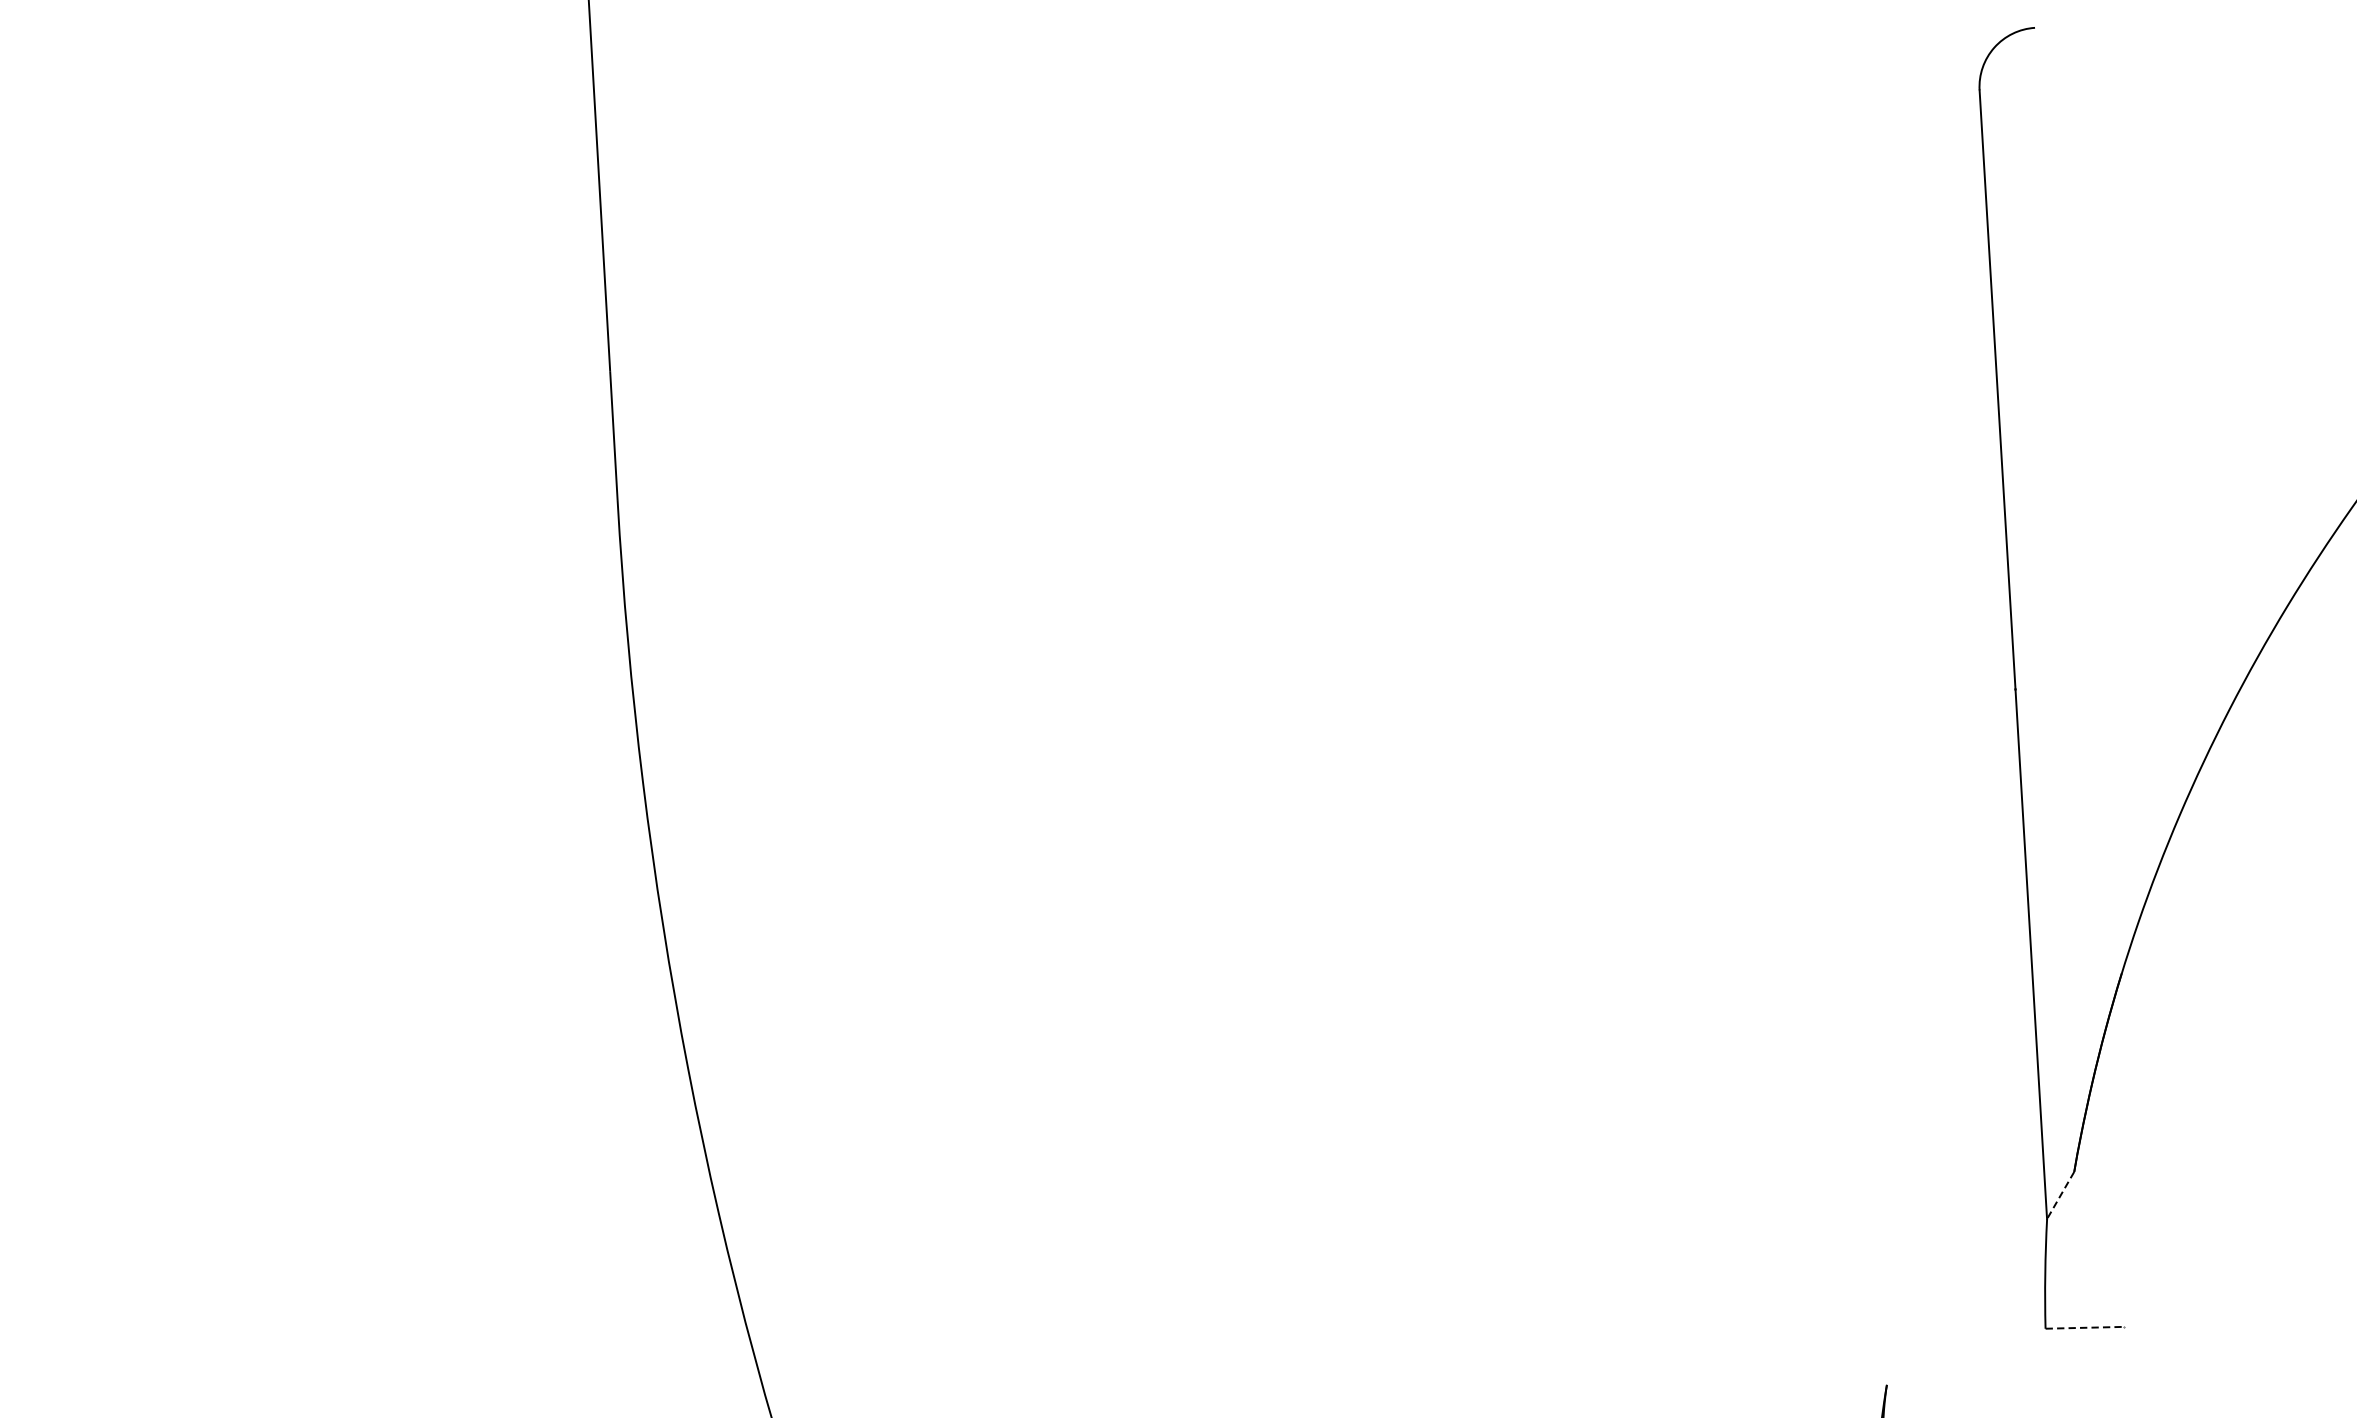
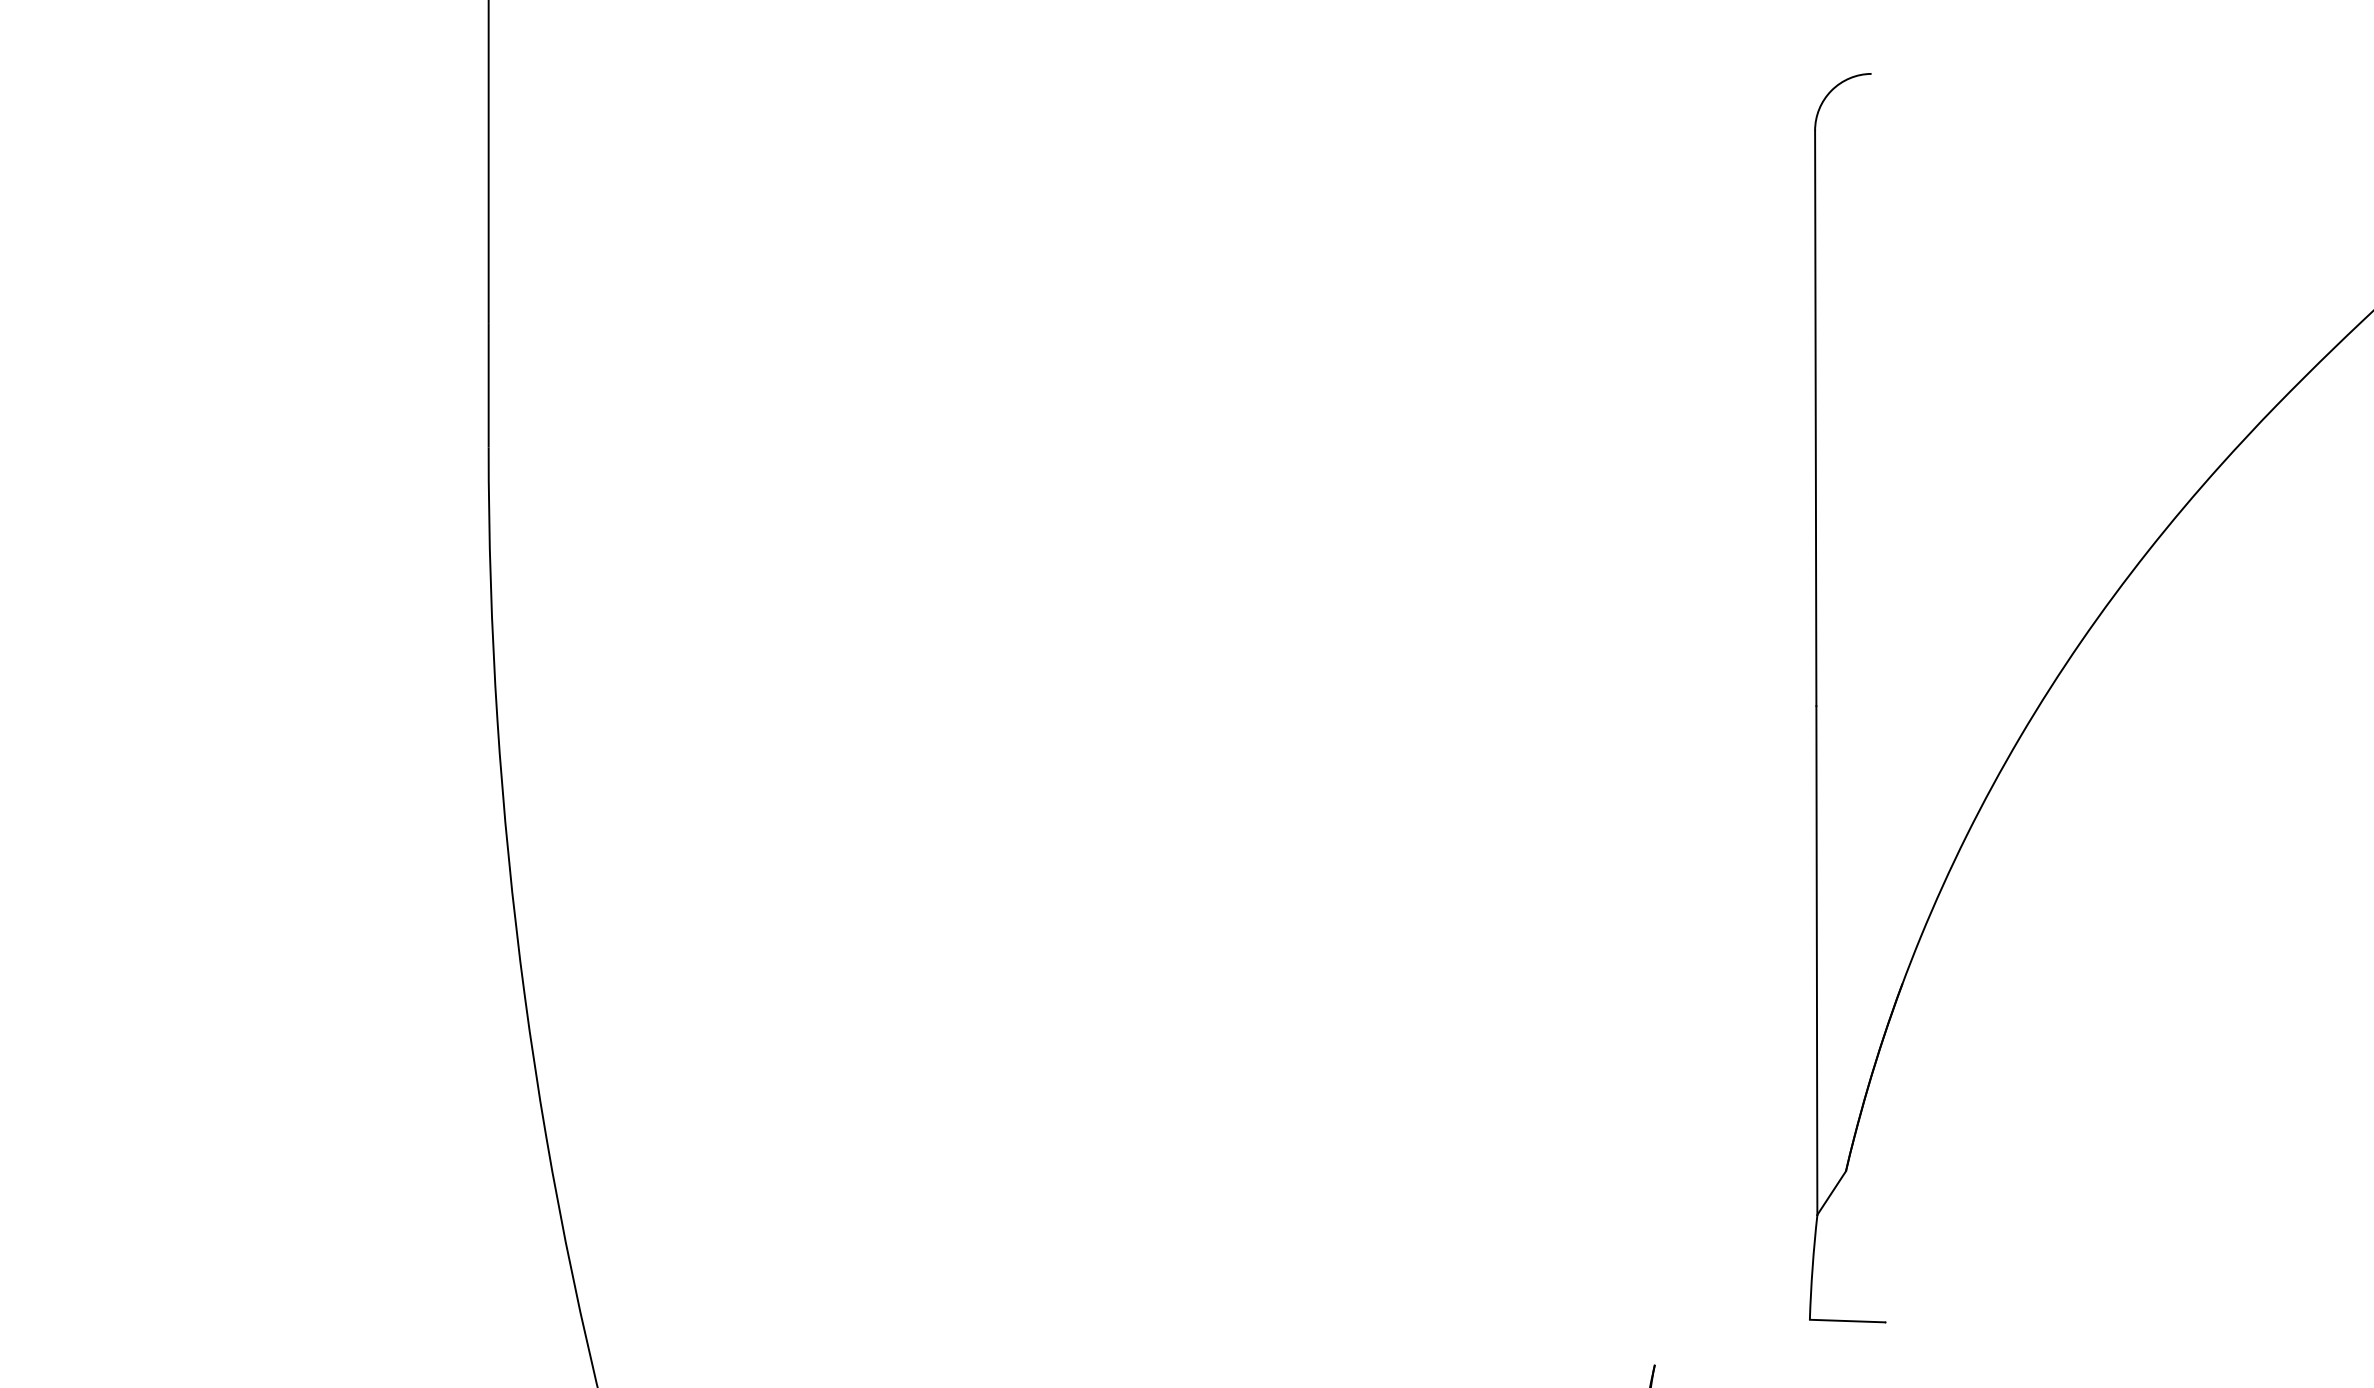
line: (2060, 1195) -> (1831, 1193), dashed -> solid
line: (2084, 1328) -> (1847, 1321), dashed -> solid

